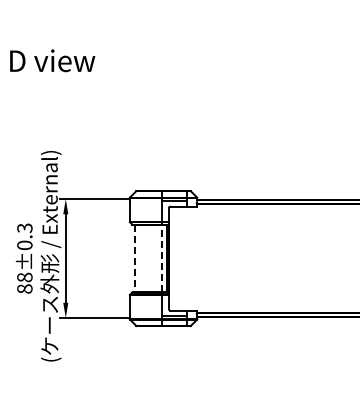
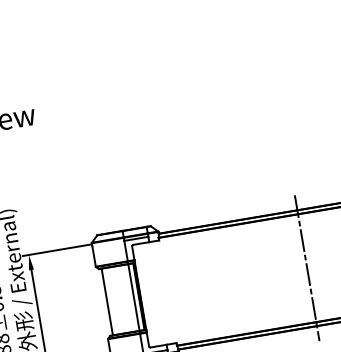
line: (135, 258) -> (107, 301), dashed -> solid
line: (162, 258) -> (134, 297), dashed -> solid
line: (337, 258) -> (306, 268), added

